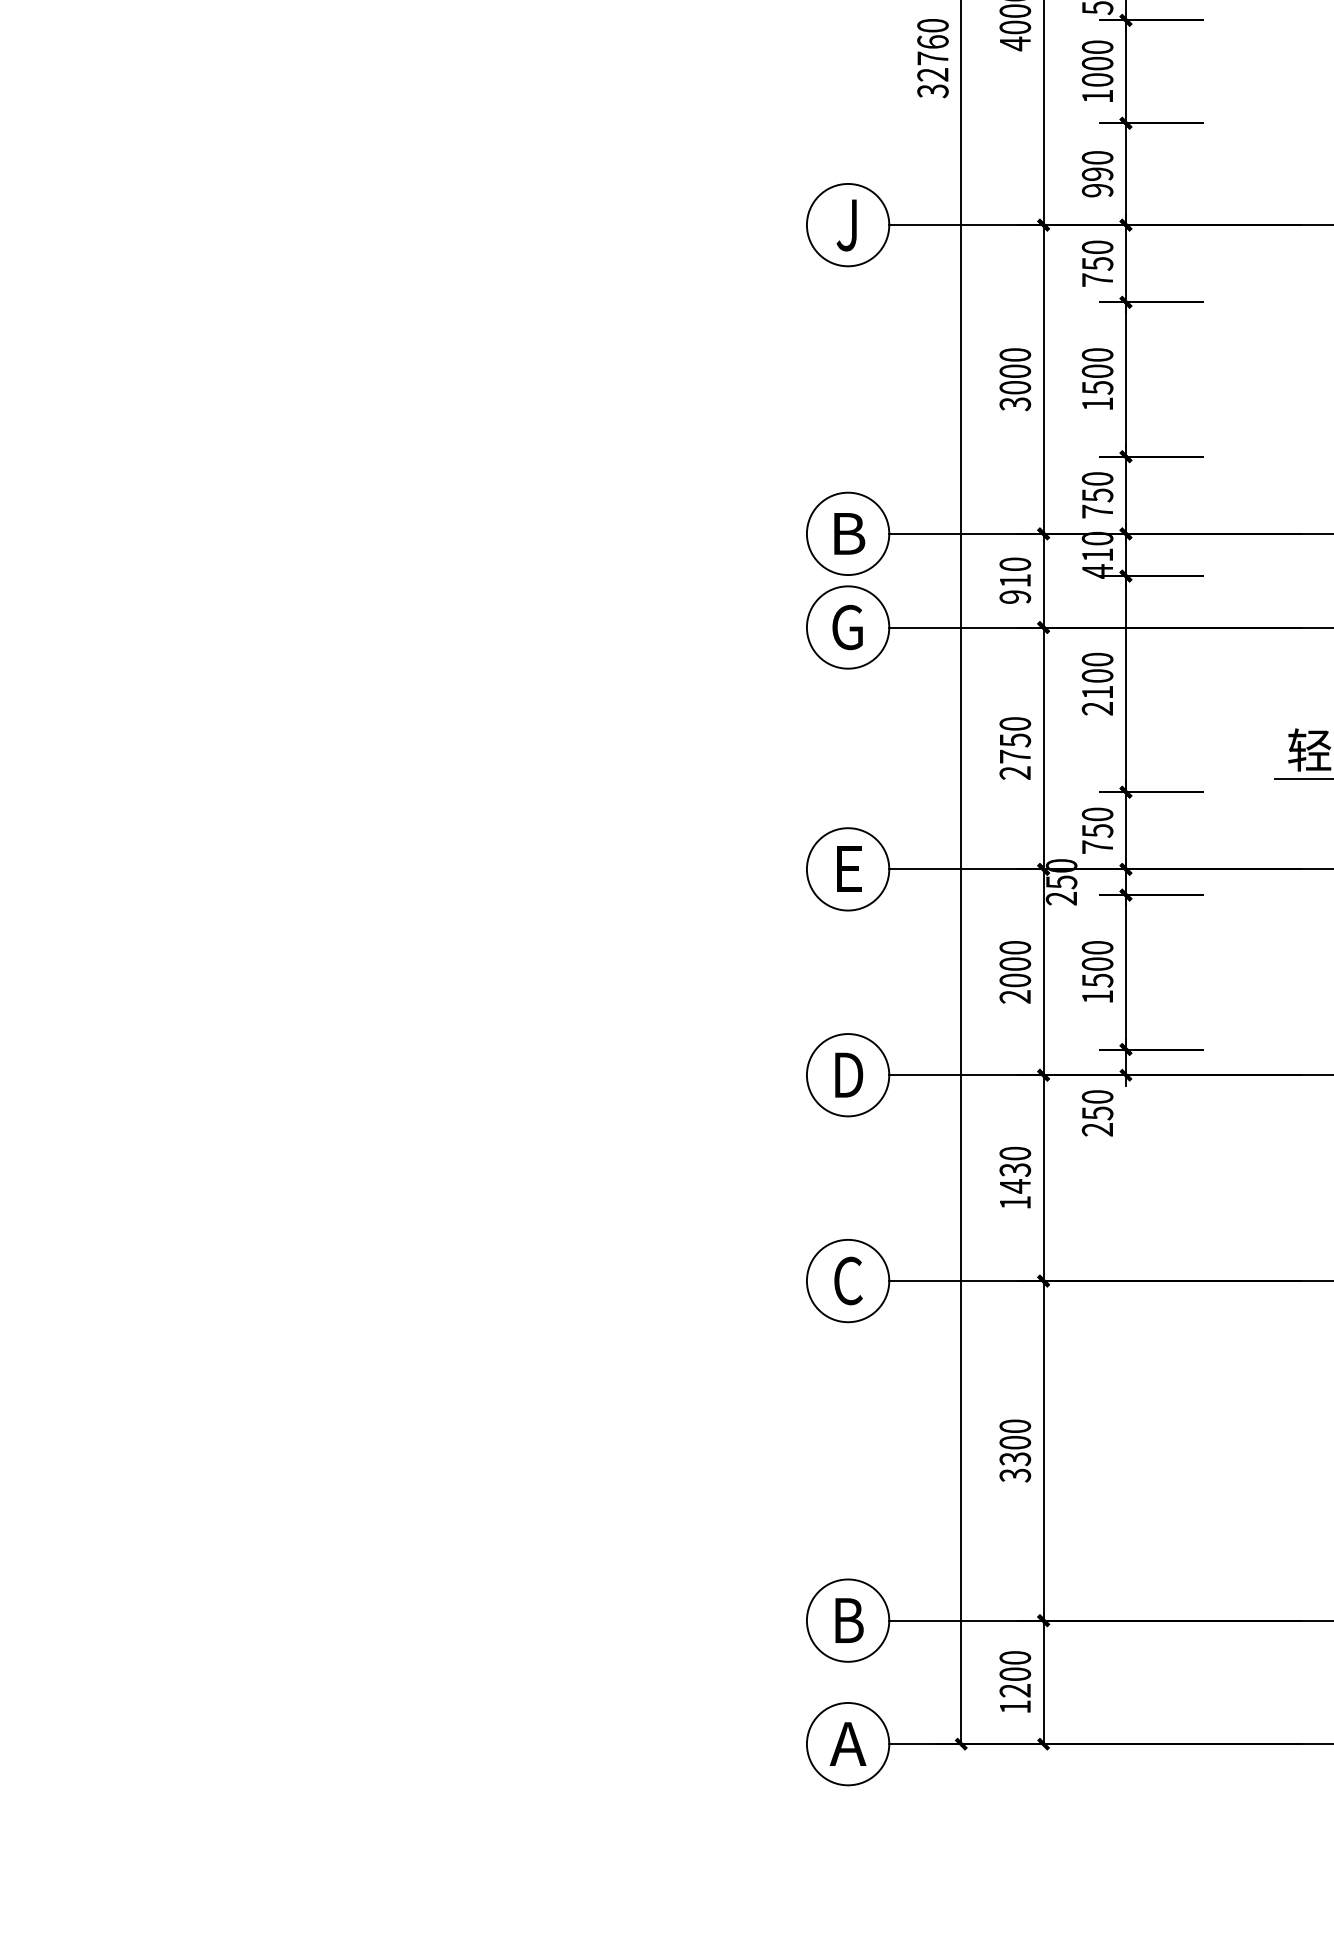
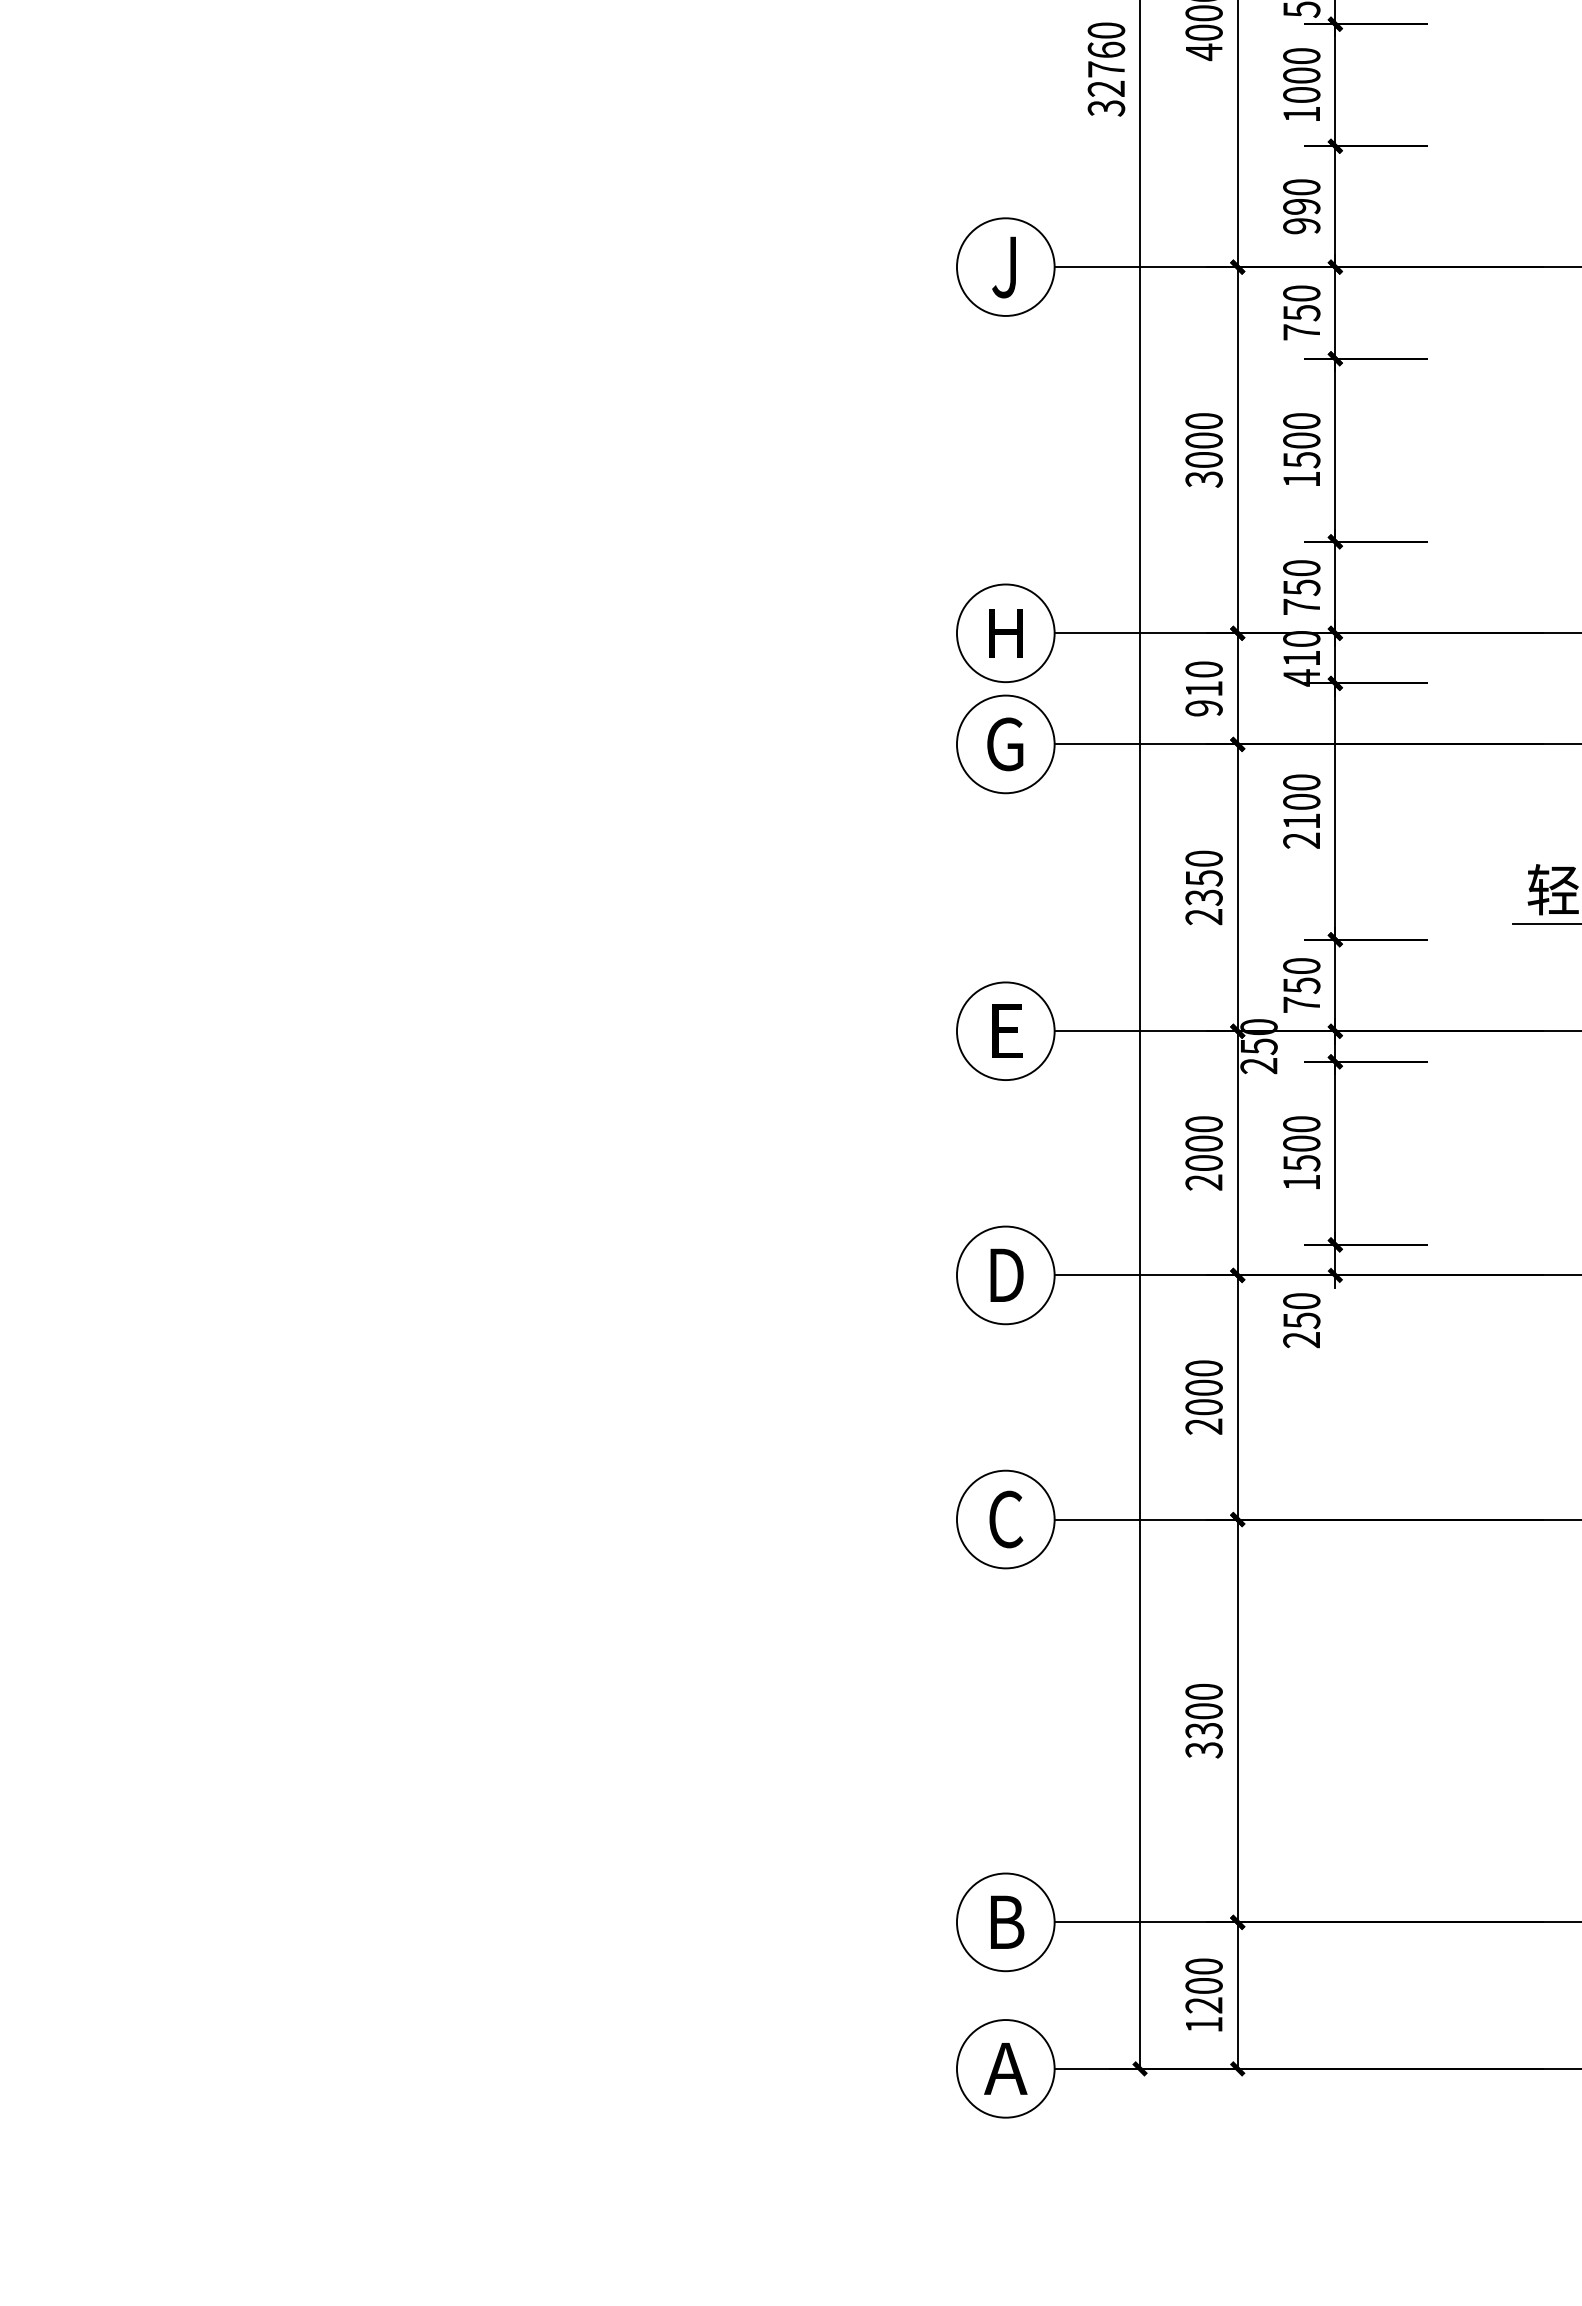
text: (849, 533) -> (1007, 632), B -> H
text: (1014, 756) -> (1203, 897), 2750 -> 2350
text: (1014, 1185) -> (1203, 1406), 1430 -> 2000

